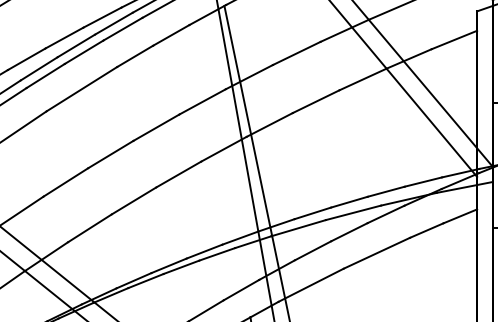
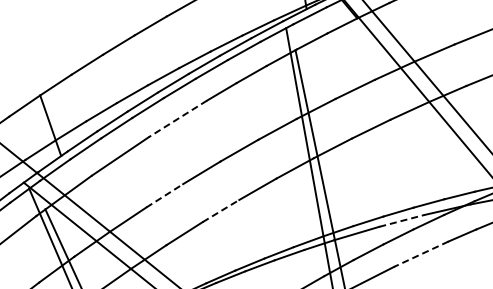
line: (81, 89) -> (177, 119), solid -> dashed
line: (65, 182) -> (164, 195), solid -> dashed
line: (134, 200) -> (221, 210), solid -> dashed
line: (354, 212) -> (402, 220), solid -> dashed
line: (375, 253) -> (420, 254), solid -> dashed

